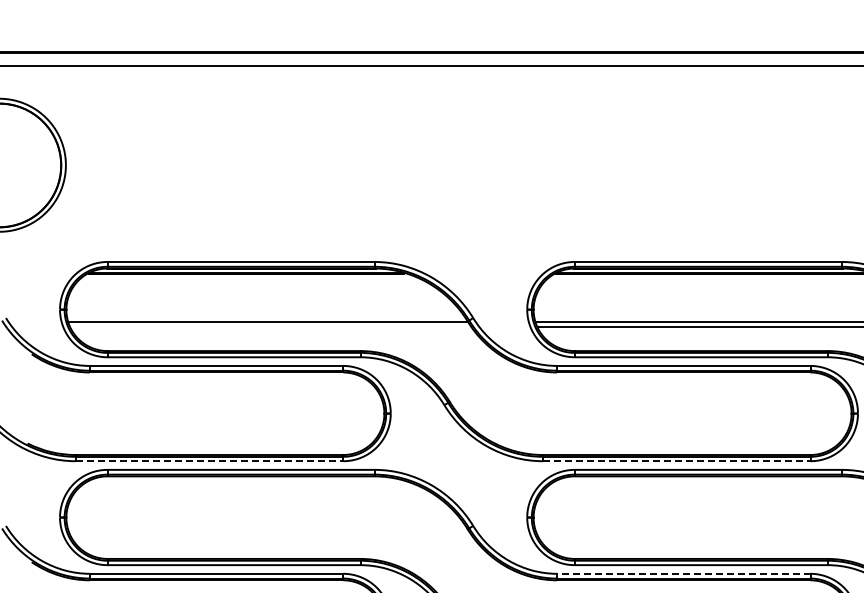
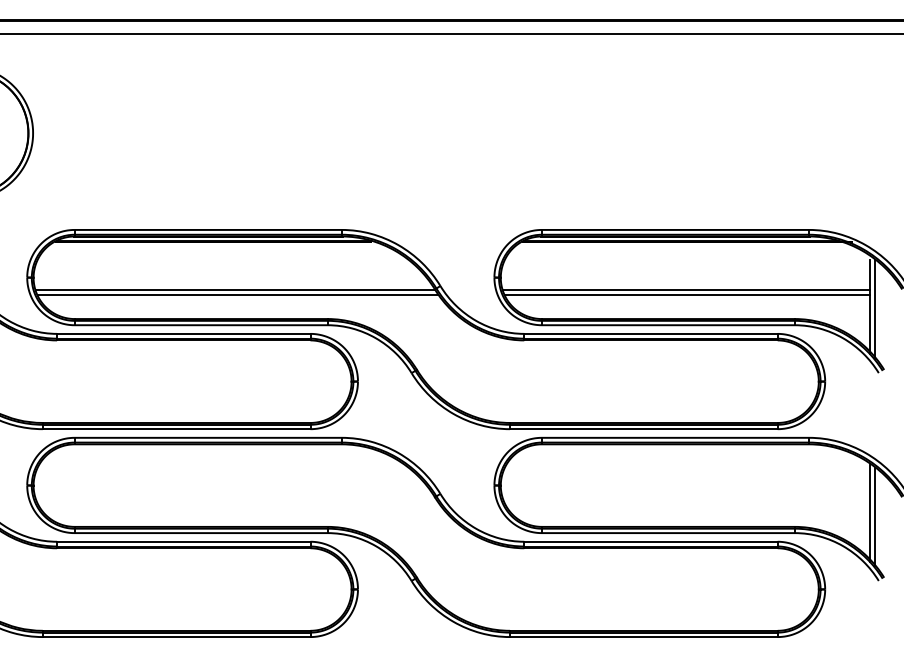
line: (270, 326) -> (237, 294), added
line: (209, 461) -> (176, 429), dashed -> solid
line: (676, 461) -> (643, 429), dashed -> solid
line: (684, 573) -> (651, 541), dashed -> solid

